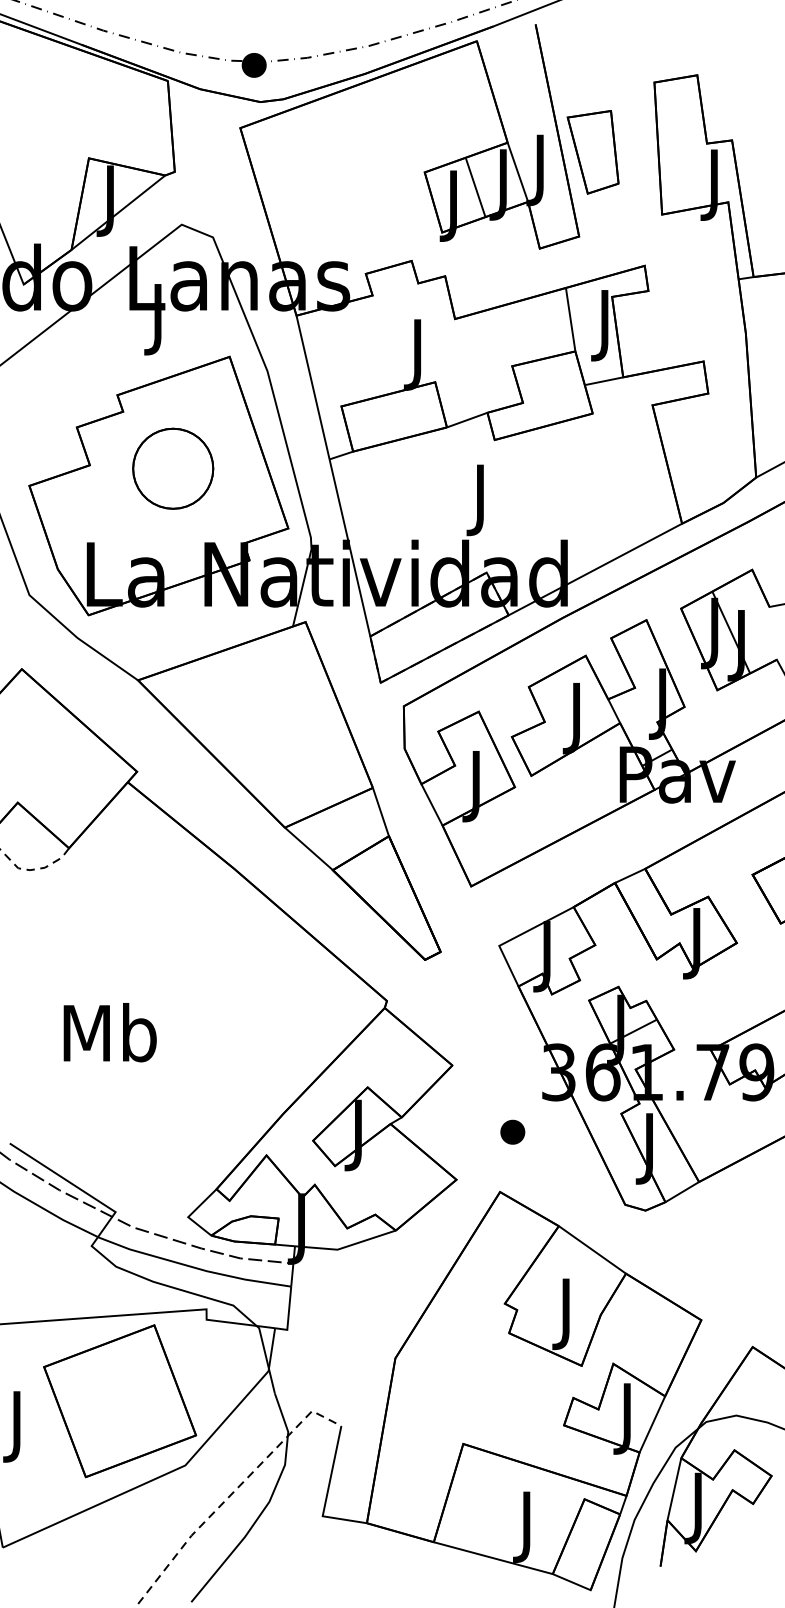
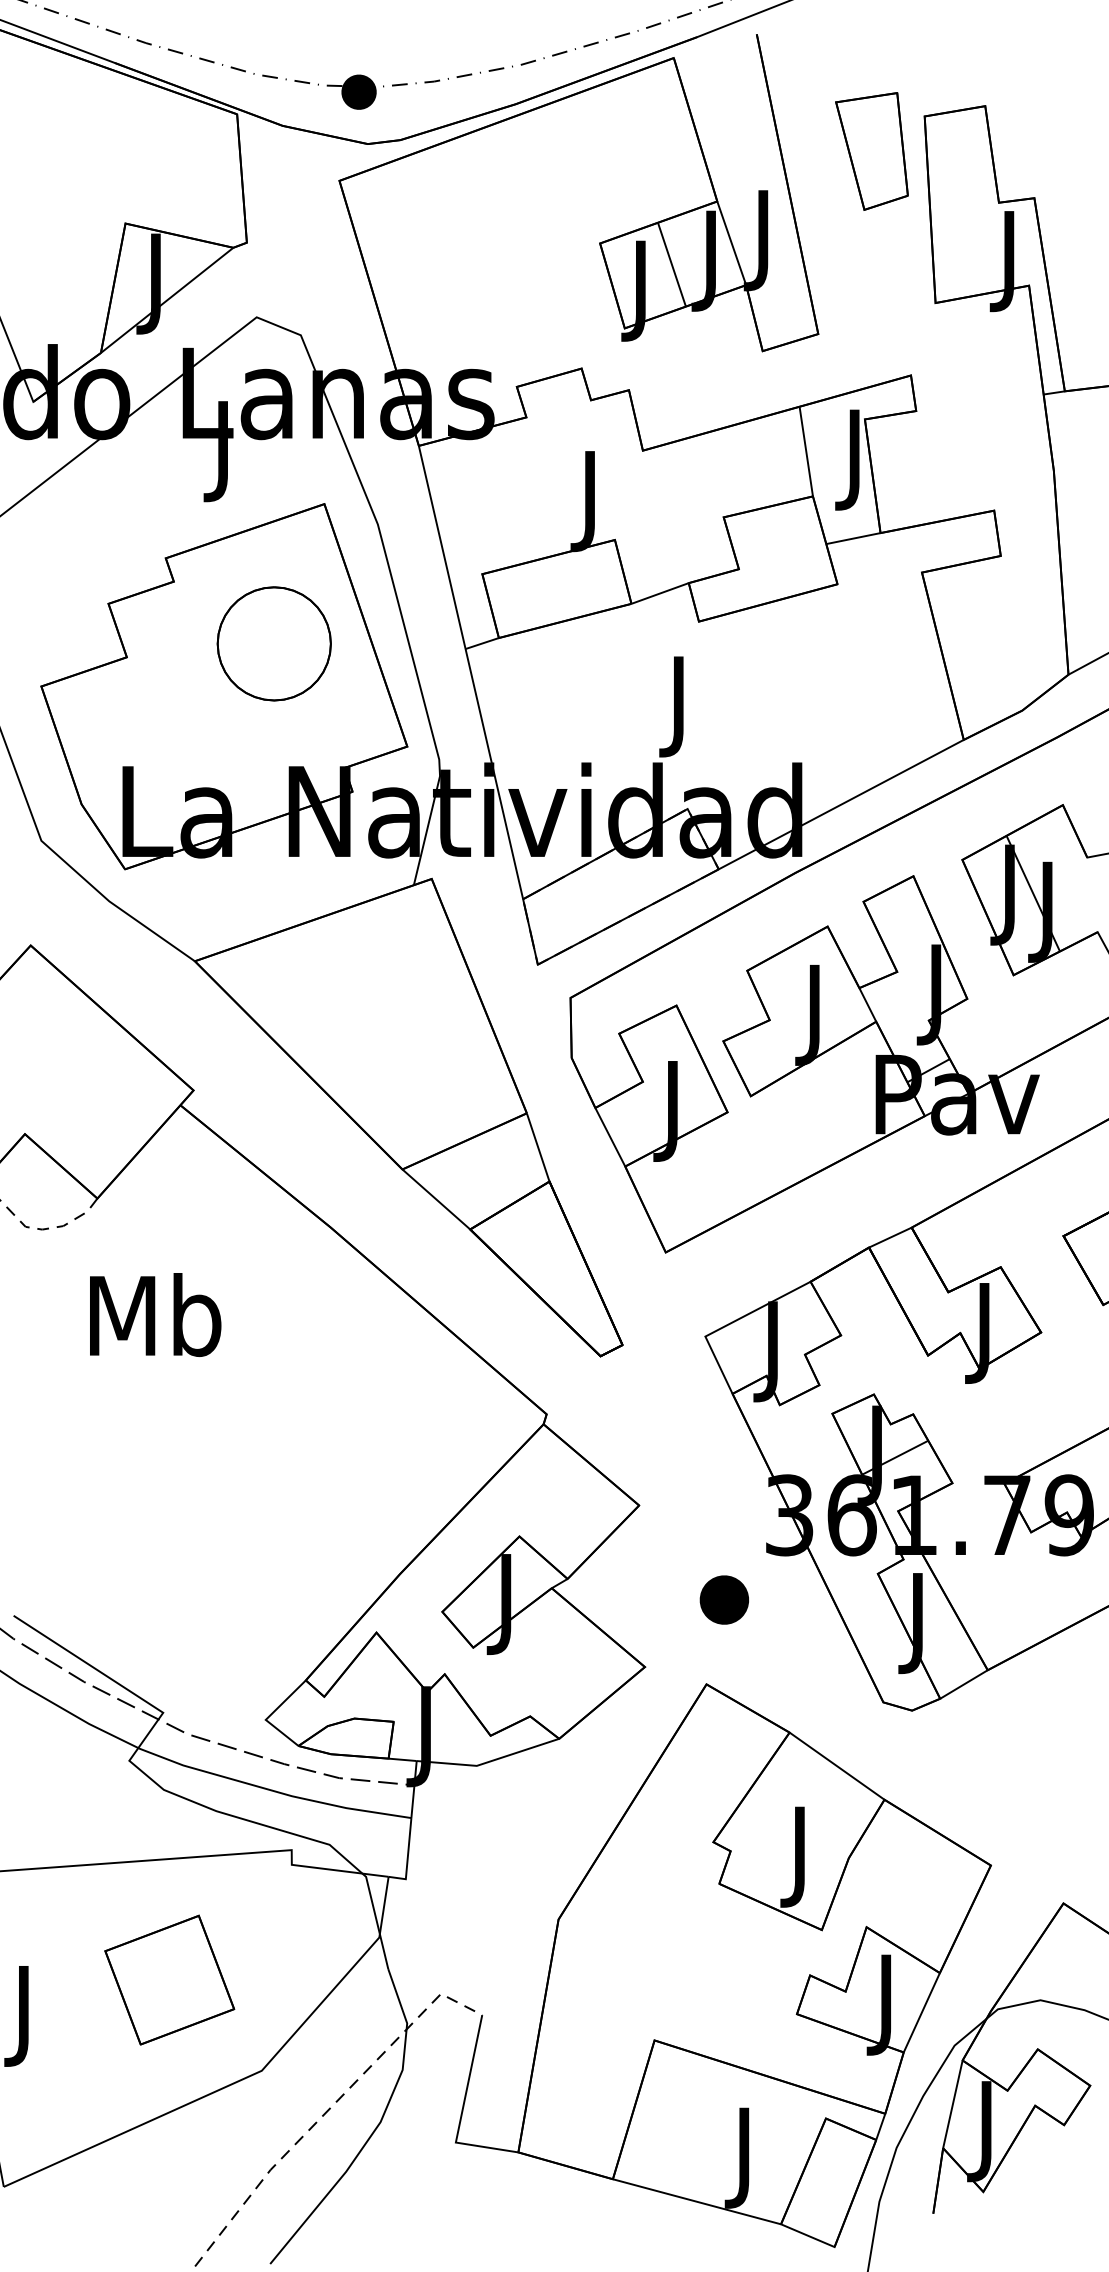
part: (592, 152) -> (871, 151), moved
part: (173, 468) -> (274, 643), moved
text: (109, 1032) -> (154, 1314), moved
part: (512, 1131) -> (724, 1598), size x1.4
part: (120, 1401) -> (170, 1980), size x0.6

